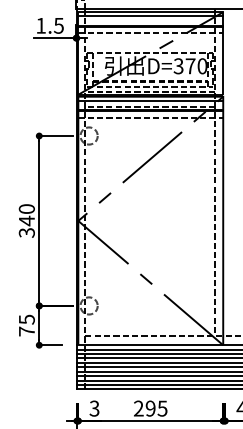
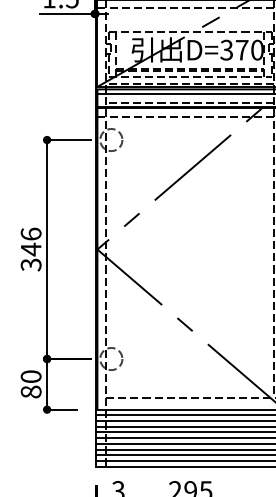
text: (26, 208) -> (30, 233), 340 -> 346
text: (26, 325) -> (30, 384), 75 -> 80

